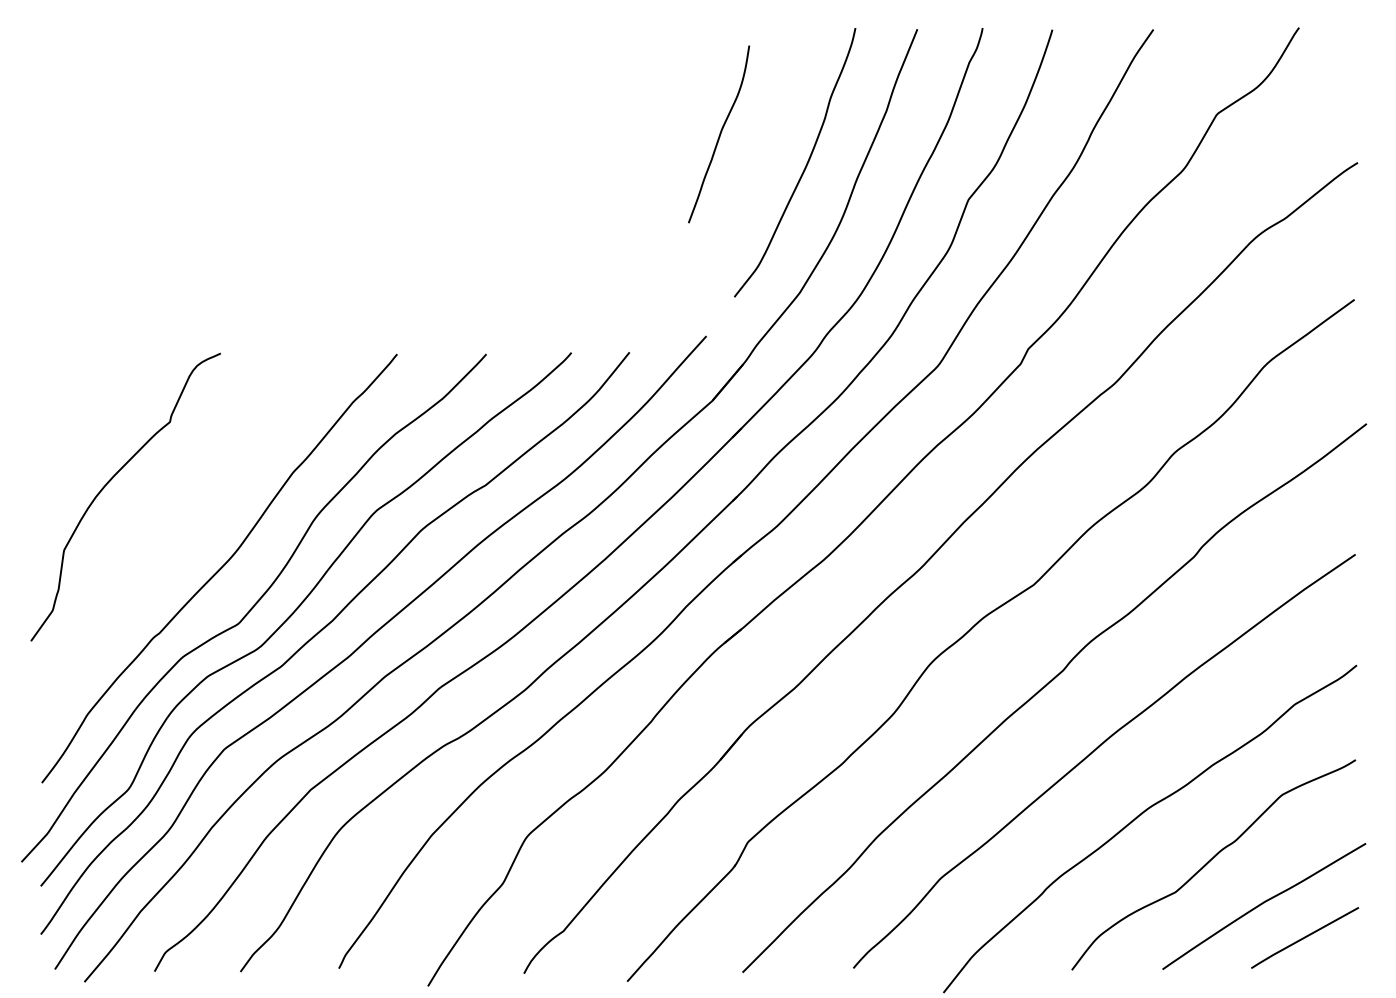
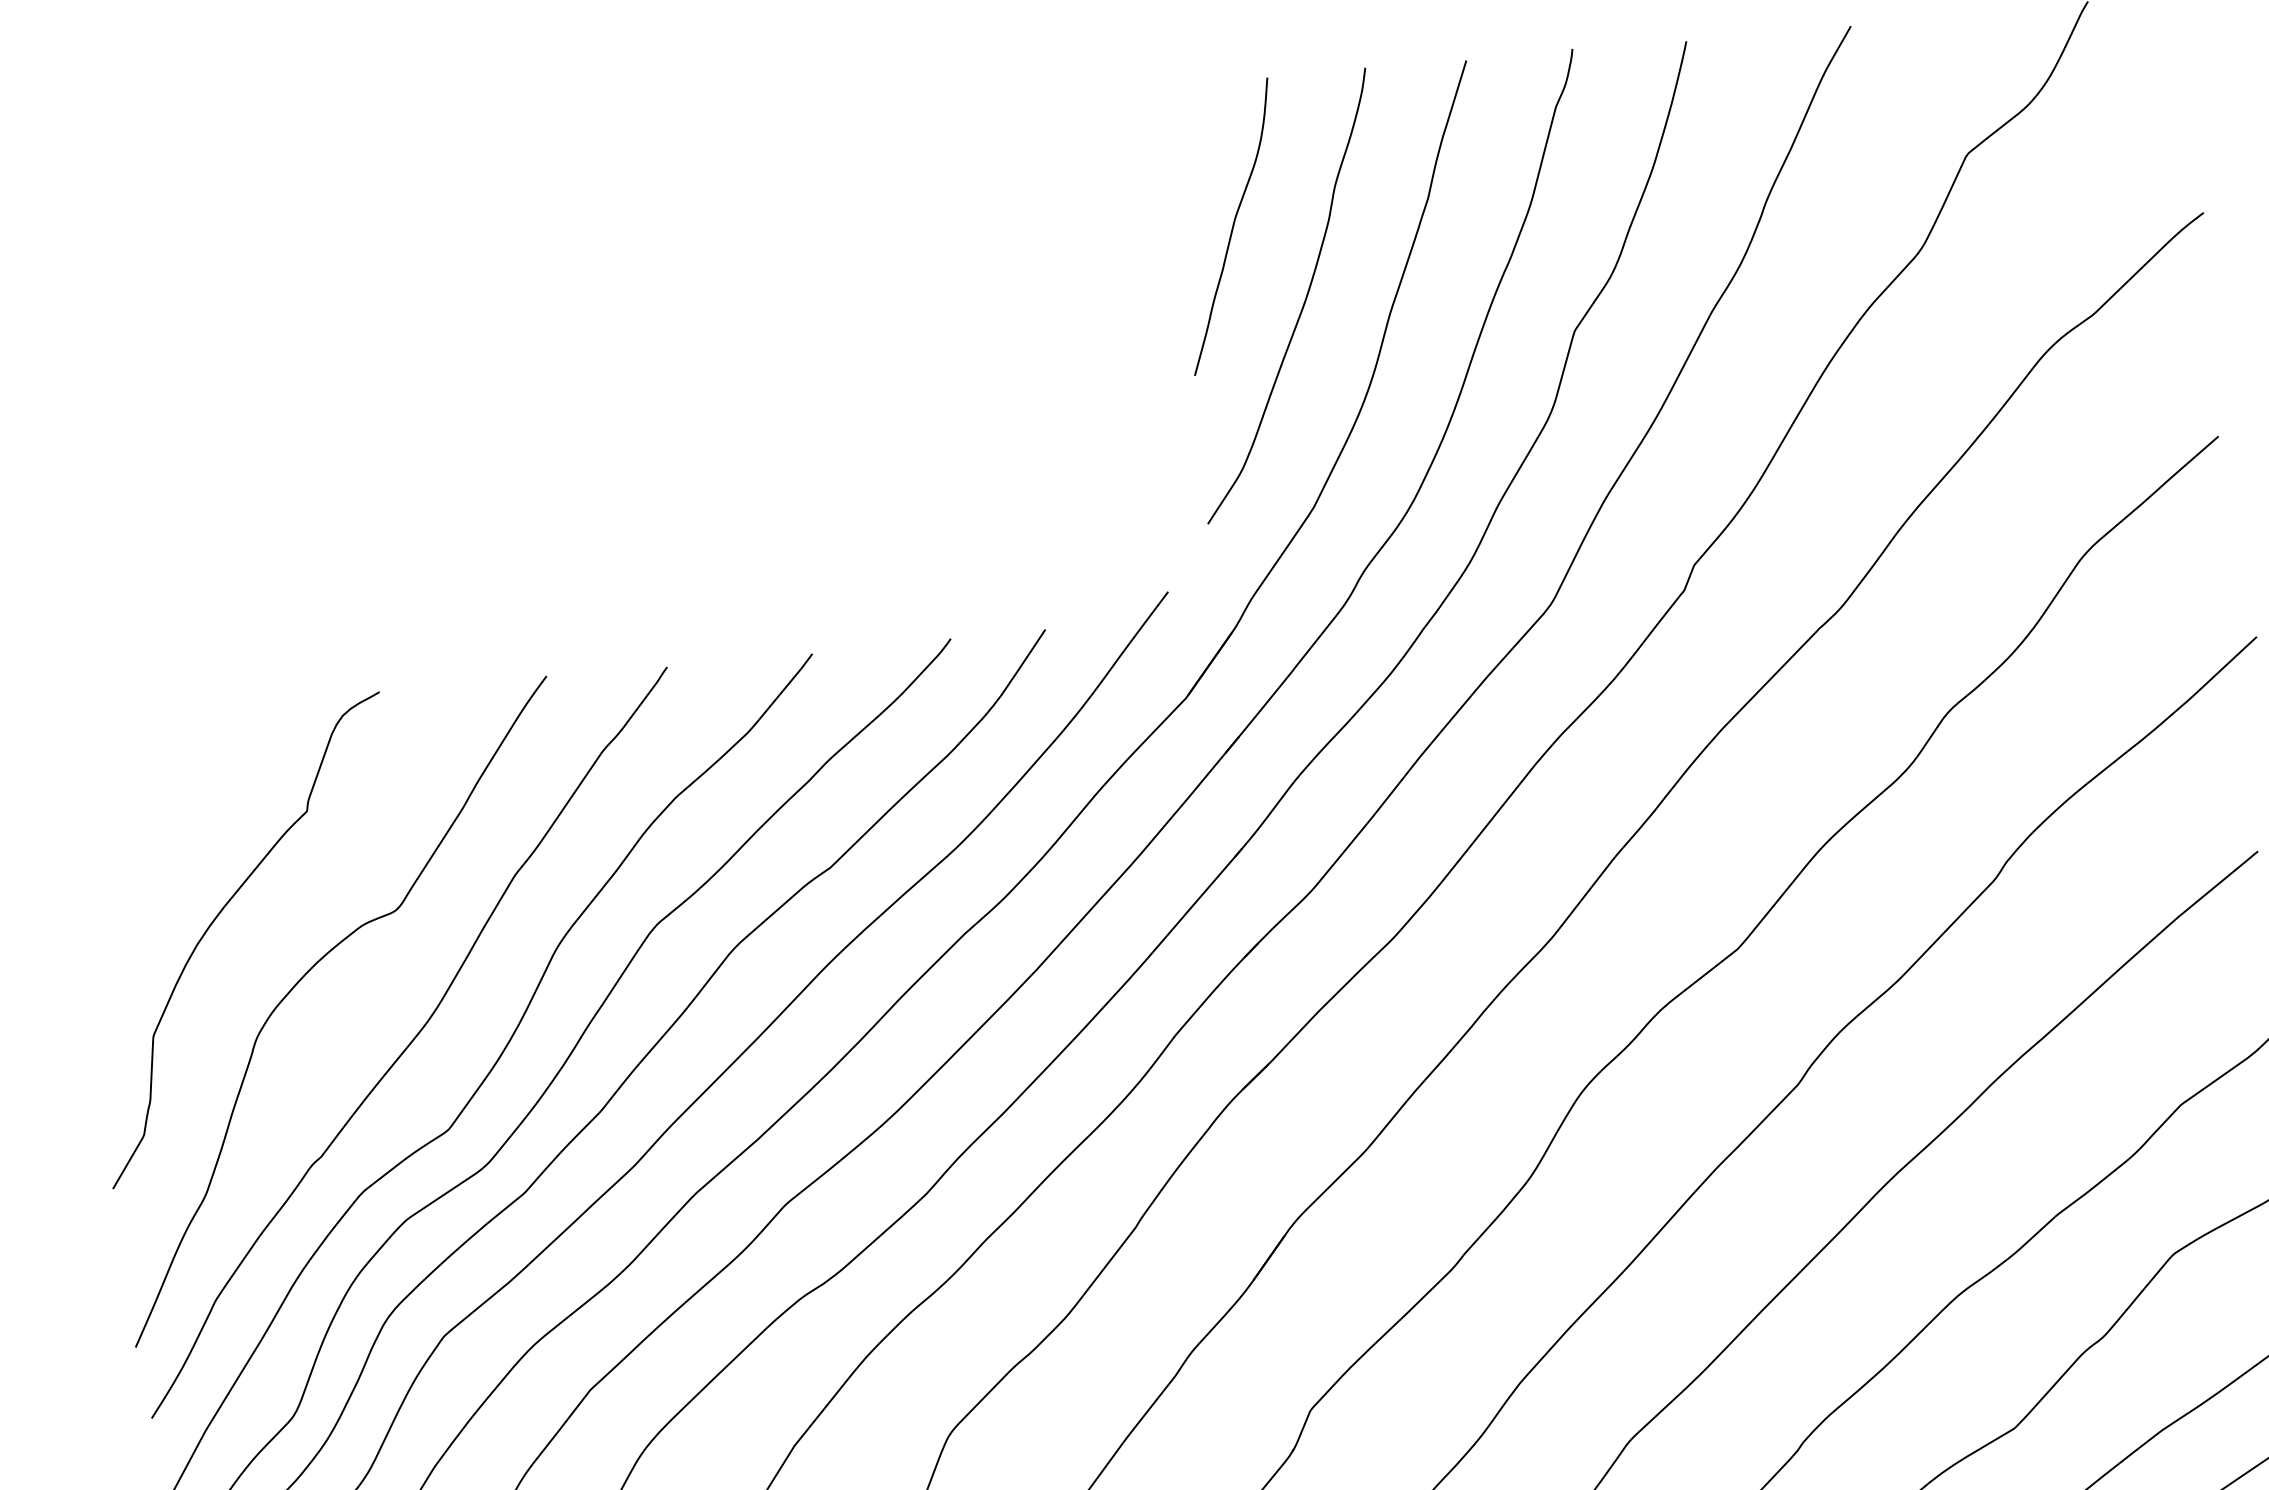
curve: (719, 134) -> (1231, 226), moved
curve: (159, 523) -> (304, 978), added

